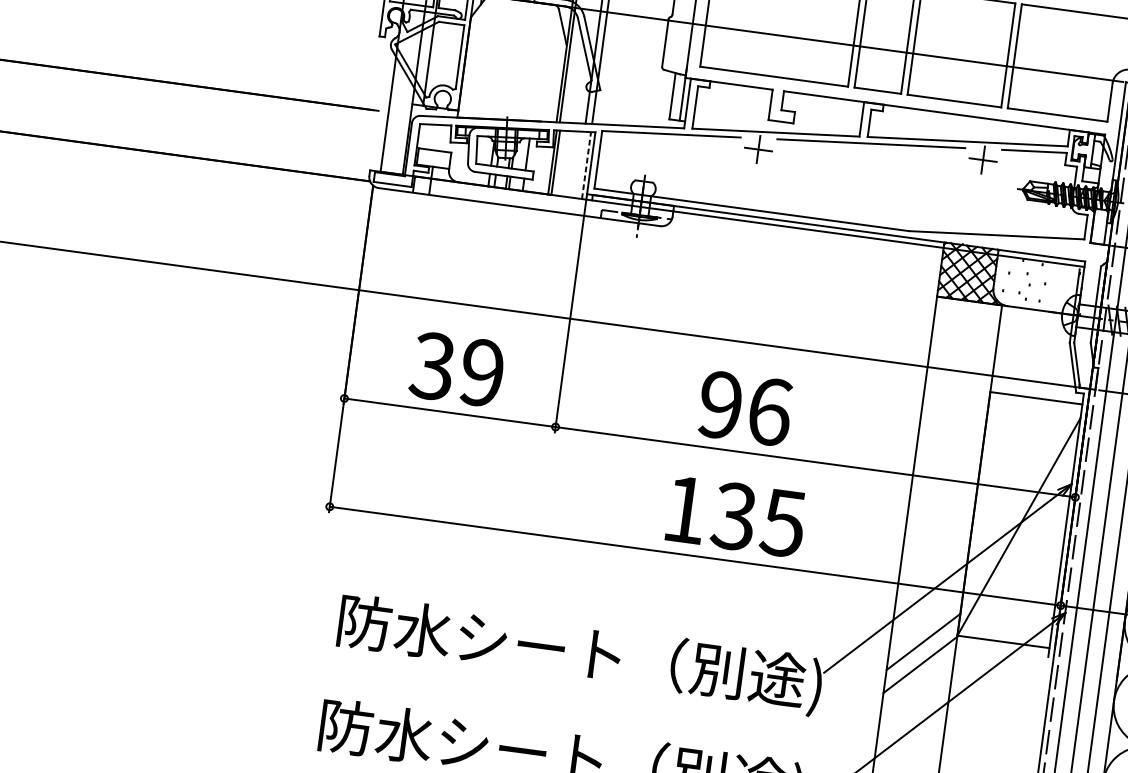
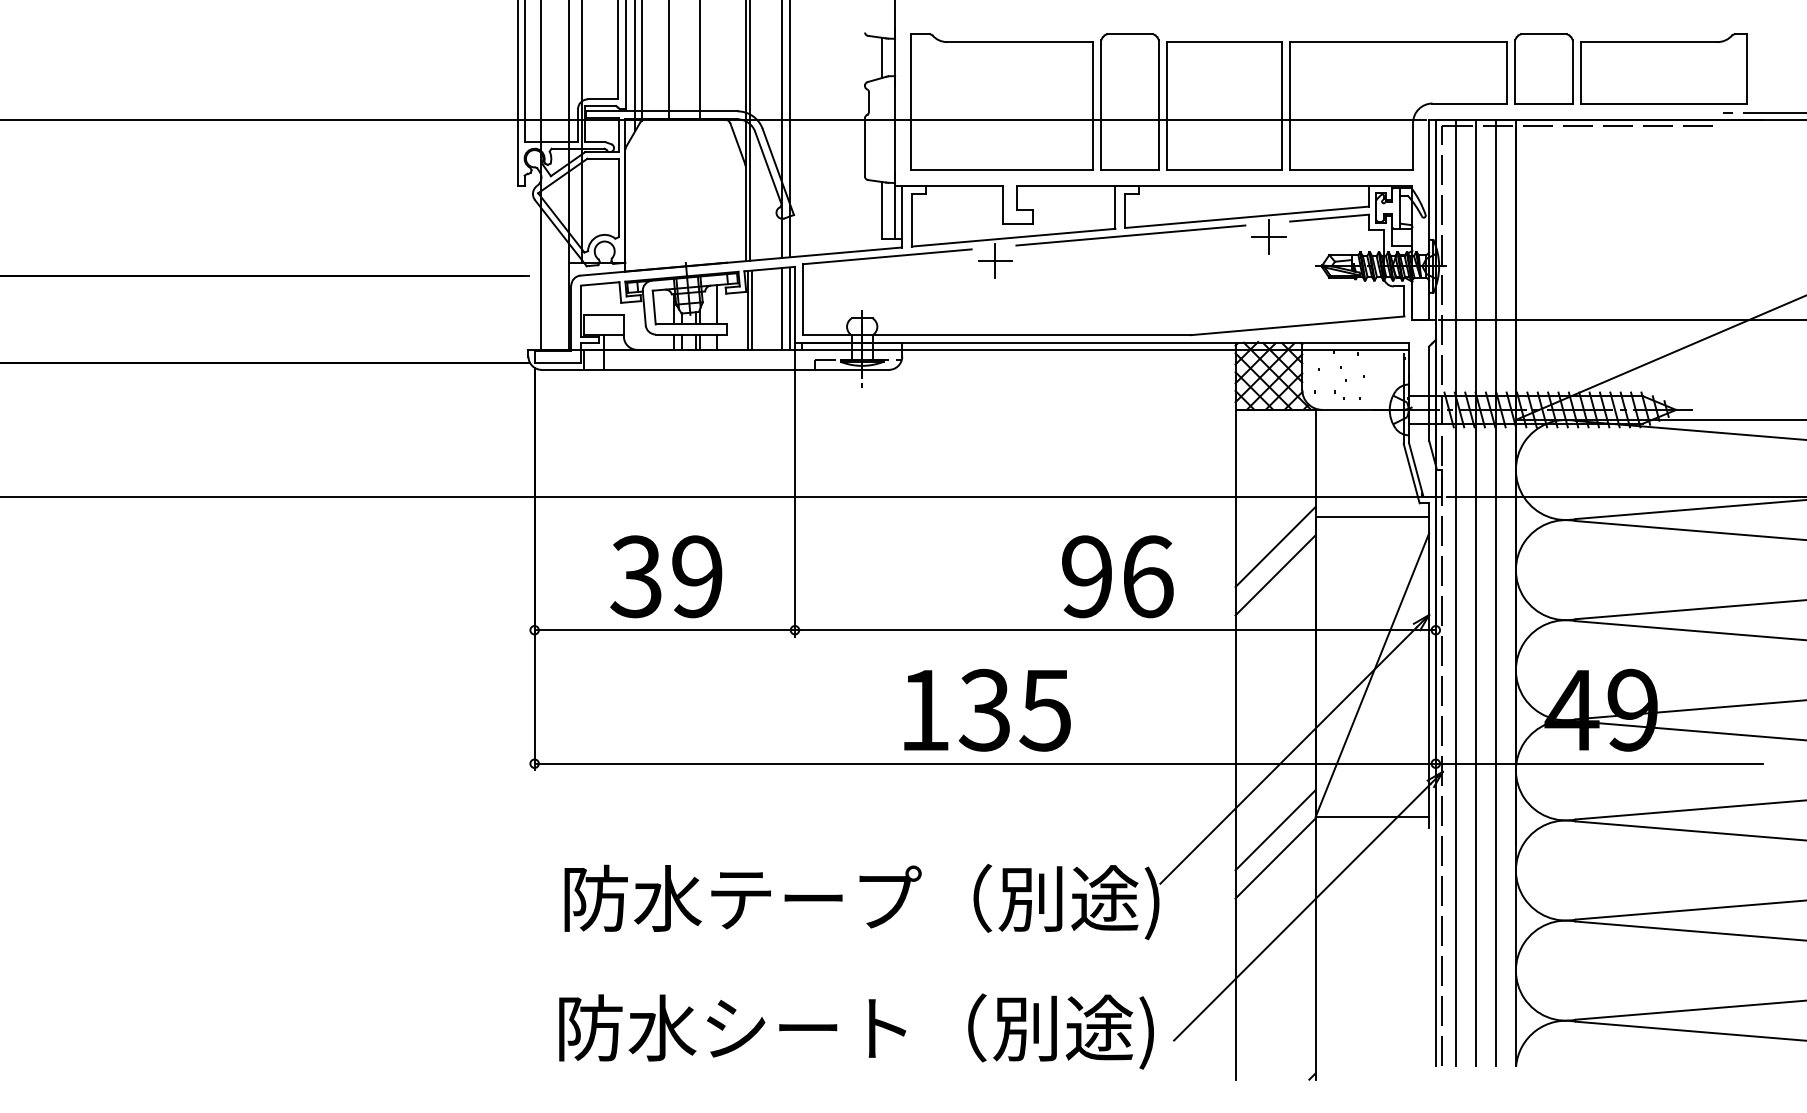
line: (579, 164) -> (781, 308), added
line: (586, 165) -> (789, 308), dashed -> solid
text: (745, 408) -> (1117, 576), moved
line: (954, 411) -> (1275, 546), added
line: (951, 435) -> (1275, 575), added
text: (736, 516) -> (987, 709), moved
text: (543, 646) -> (816, 897), 防水シート（別途) -> 防水テープ（別途)

